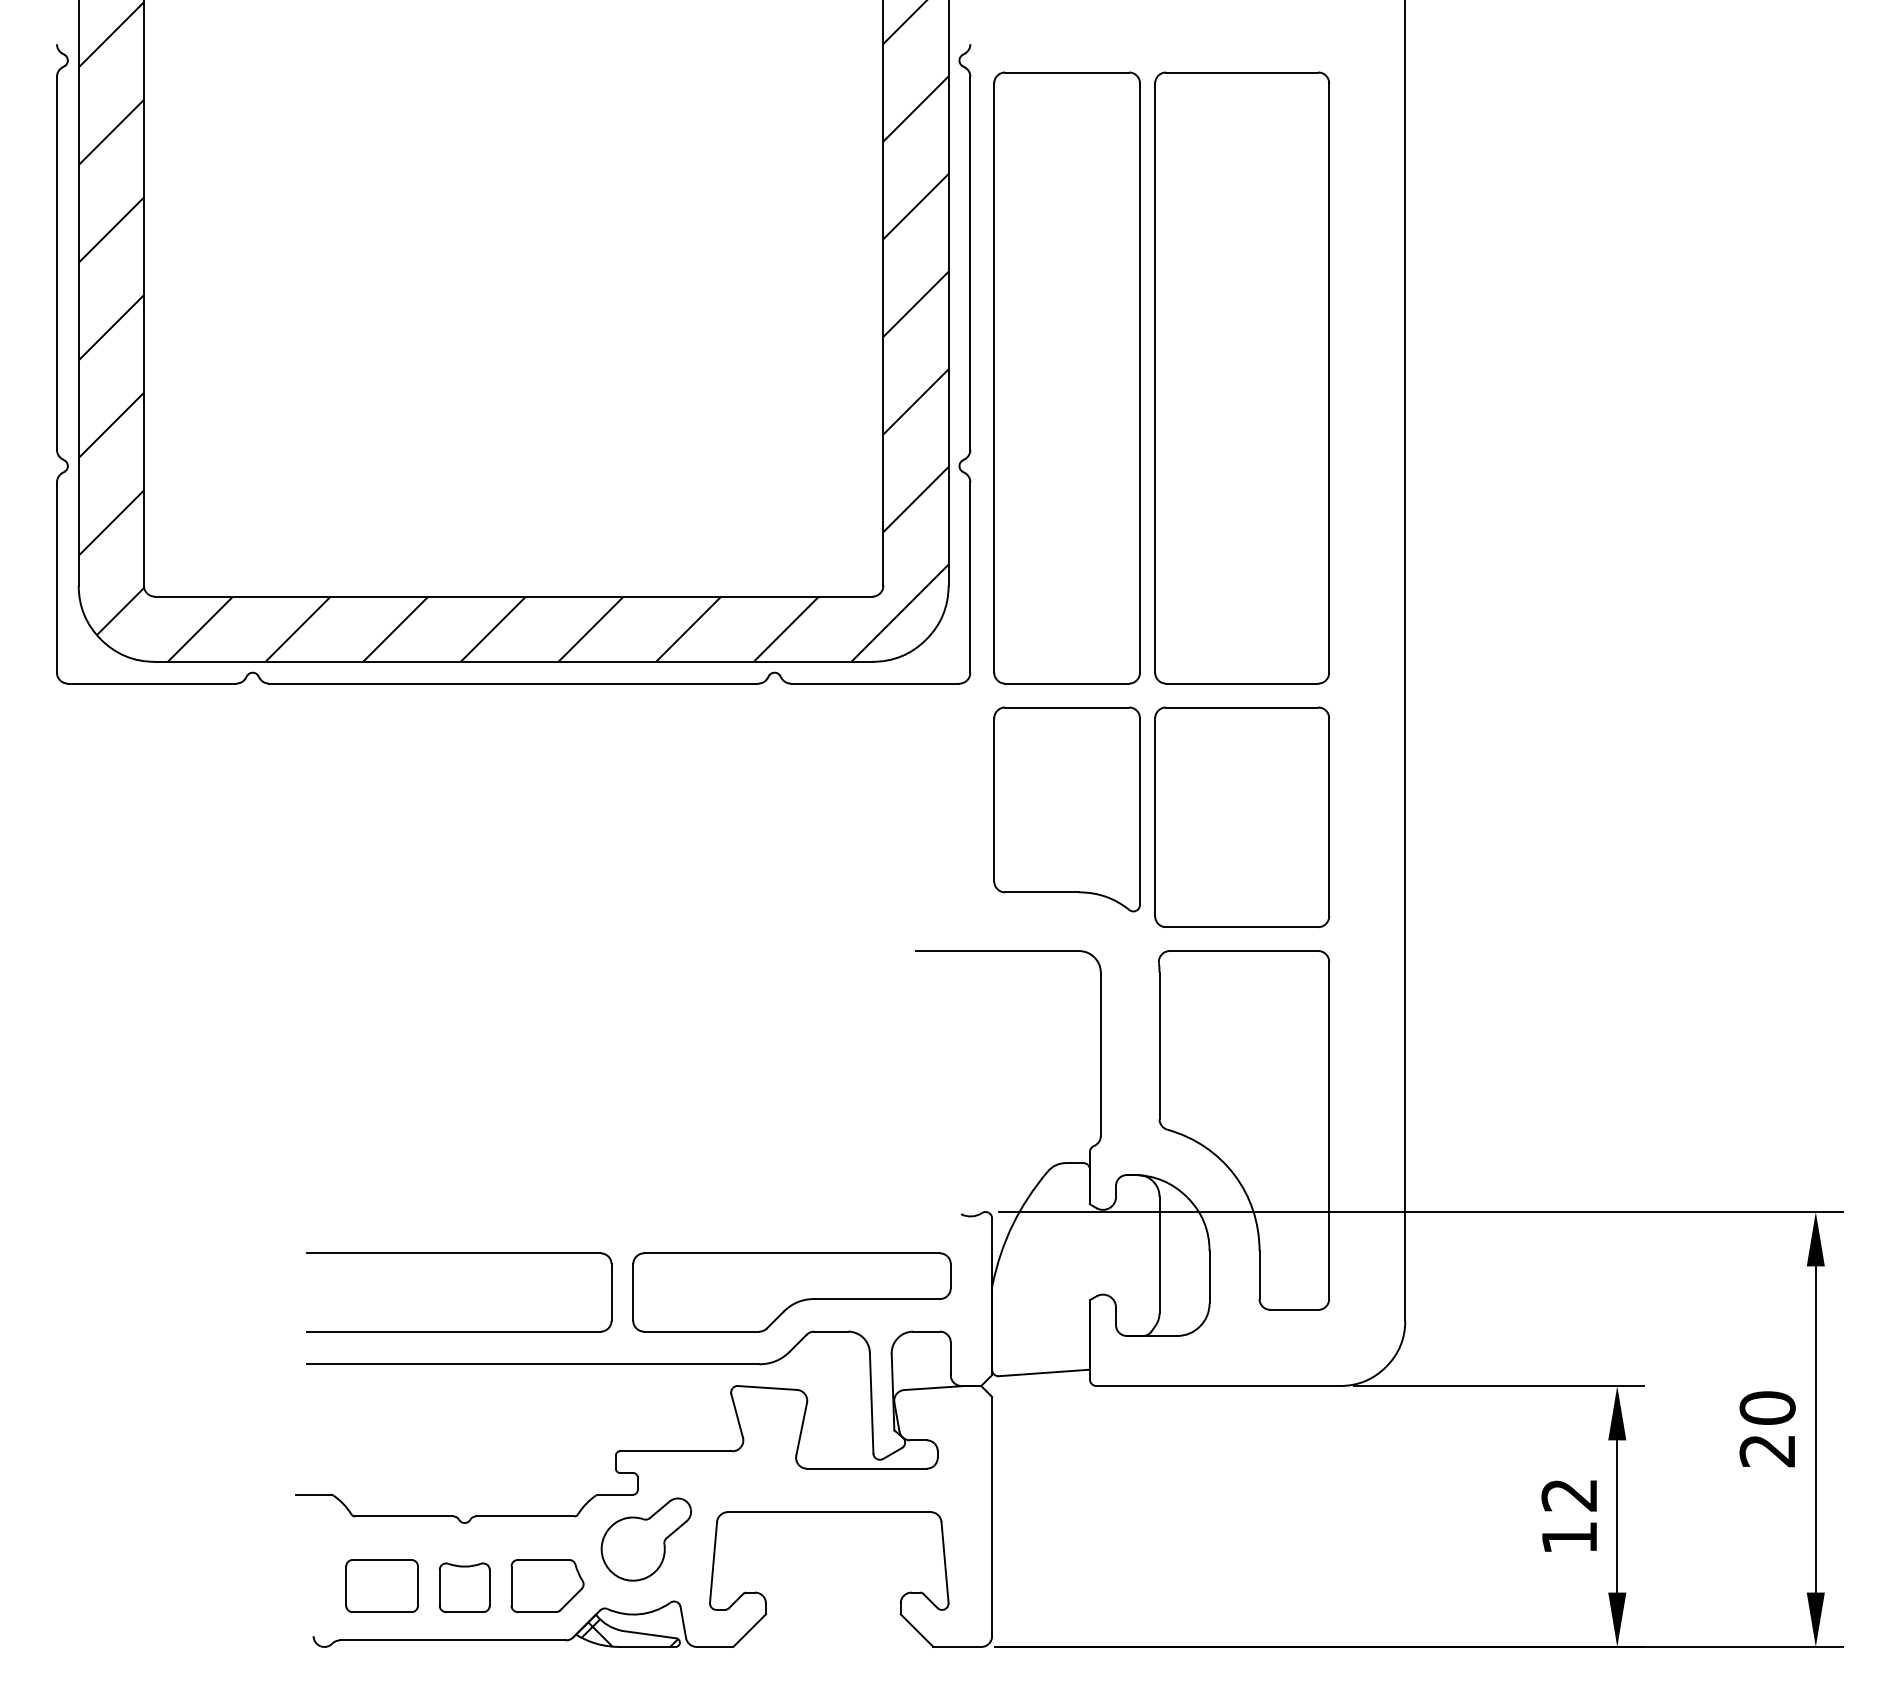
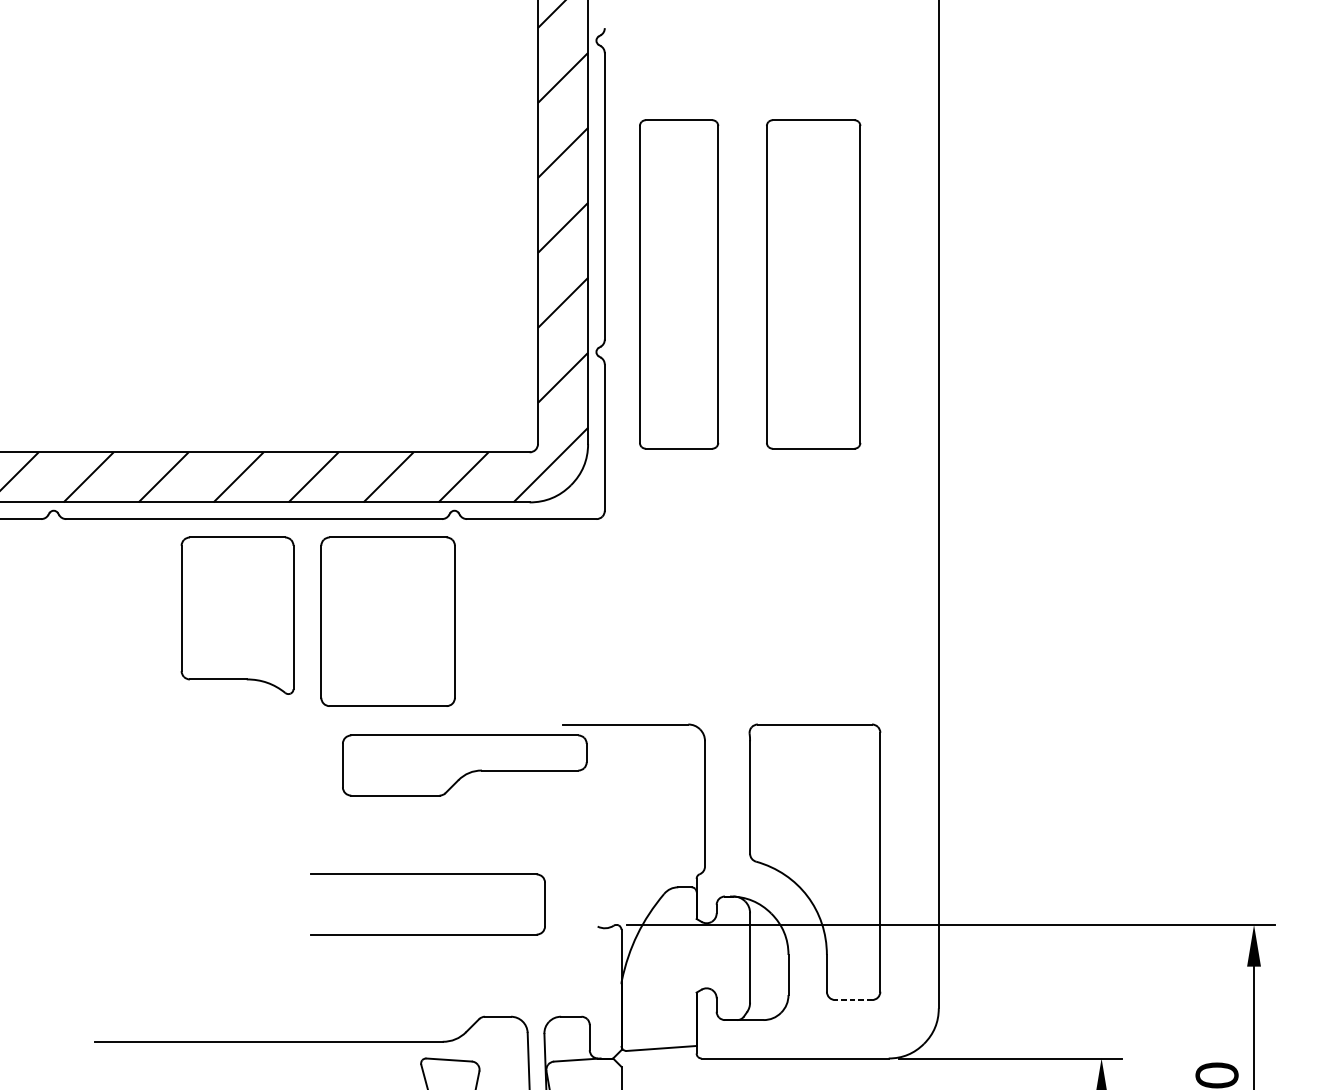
part: (1066, 377) -> (678, 284), size x0.7
part: (1242, 377) -> (813, 284), size x0.7
part: (1066, 809) -> (237, 615), moved
part: (1241, 816) -> (387, 621), moved
part: (459, 1253) -> (428, 874), moved
part: (791, 1292) -> (464, 765), moved
line: (1294, 1309) -> (853, 999), solid -> dashed

